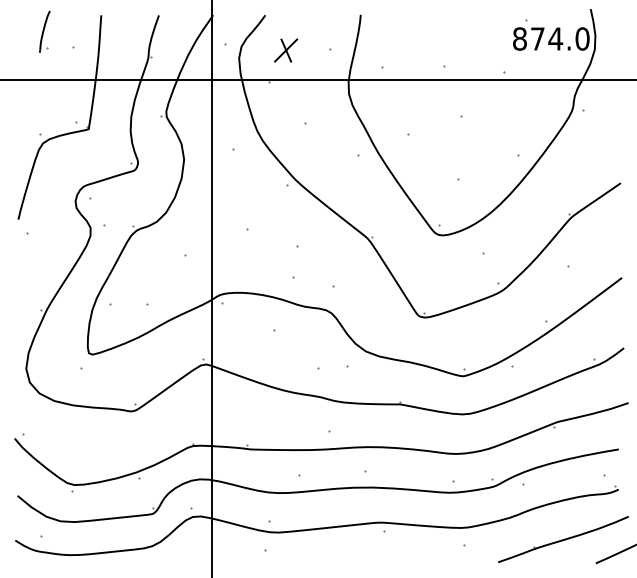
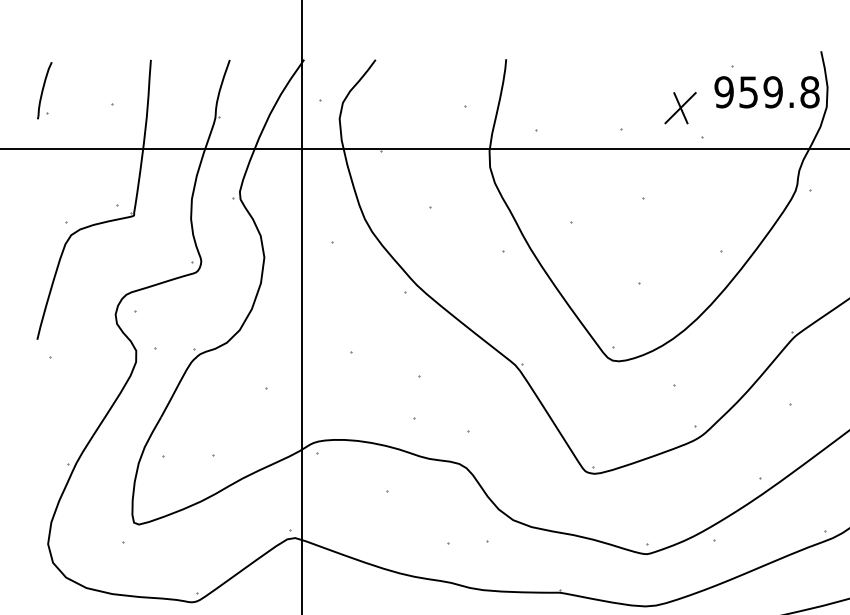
part: (44, 31) -> (44, 90), moved
text: (550, 38) -> (766, 91), 874.0 -> 959.8
part: (286, 50) -> (681, 108), moved

